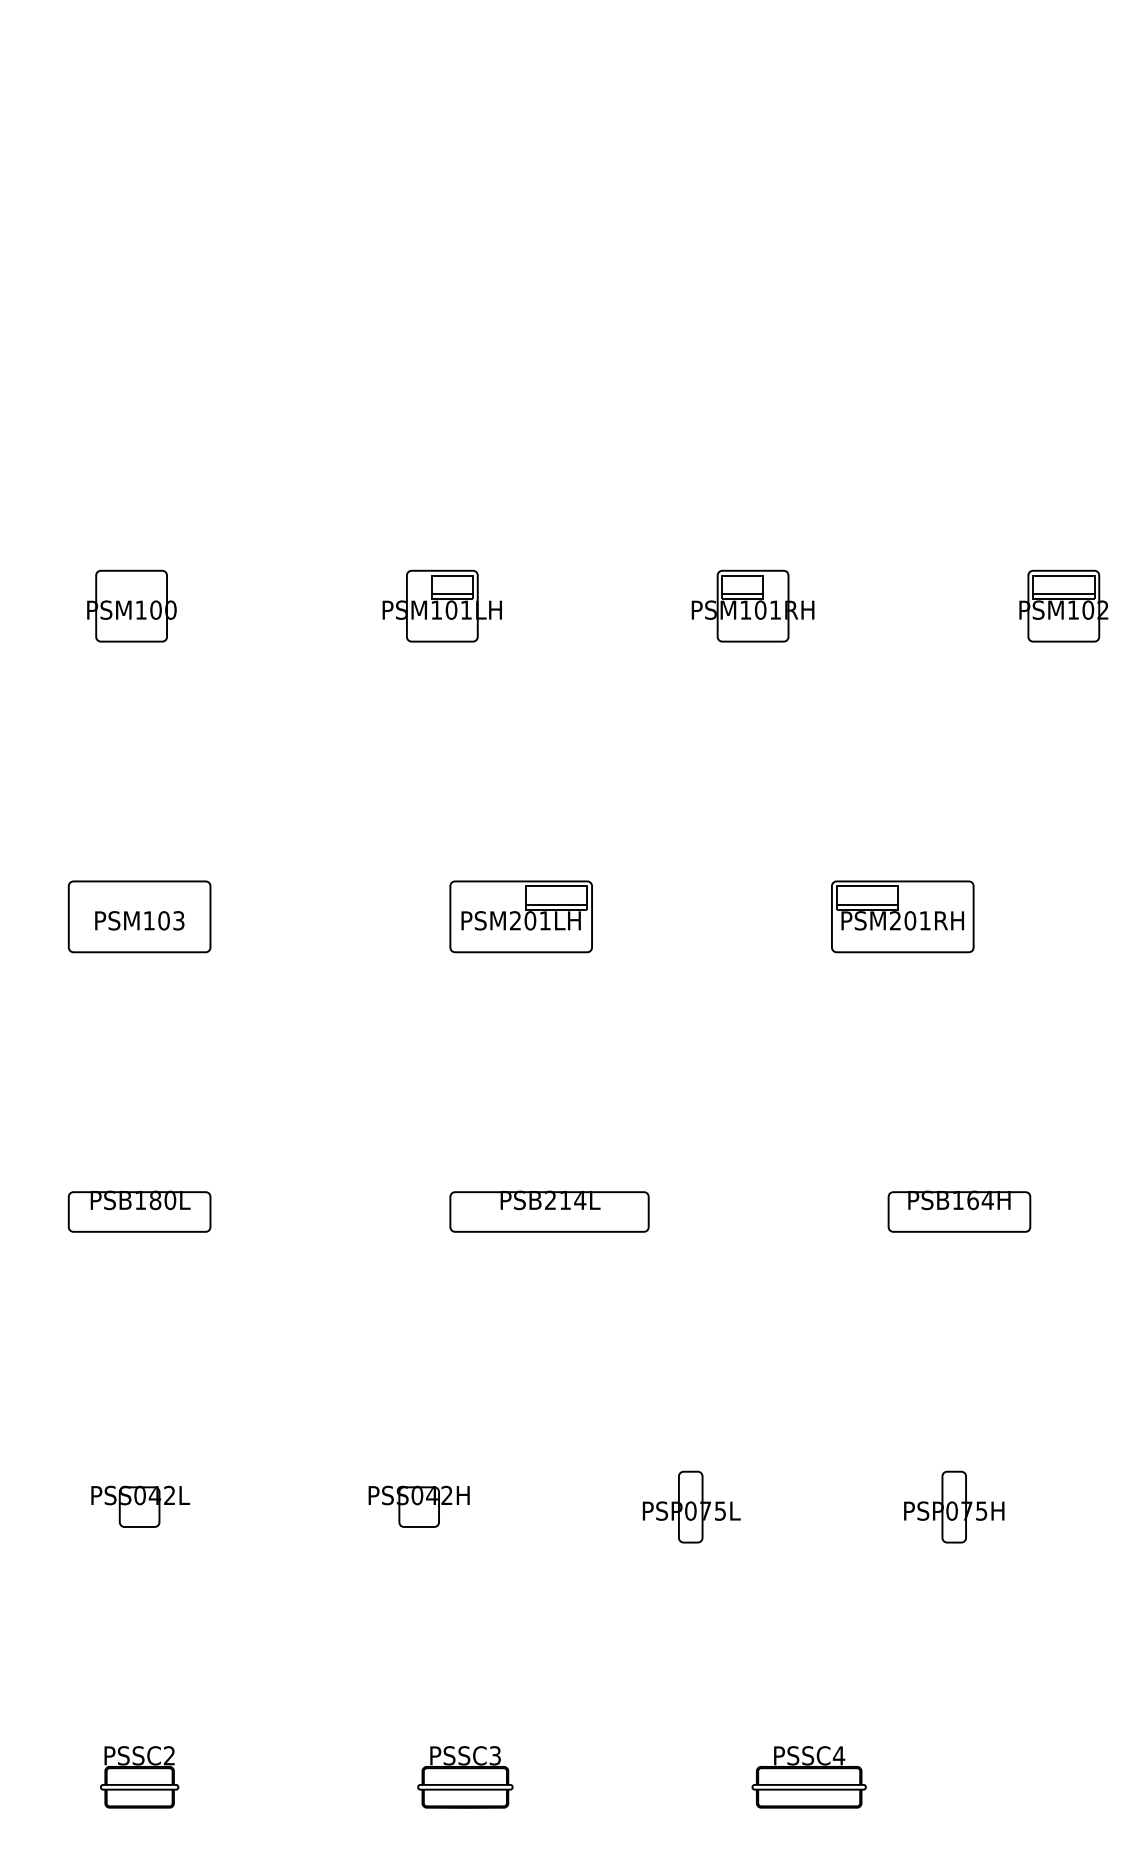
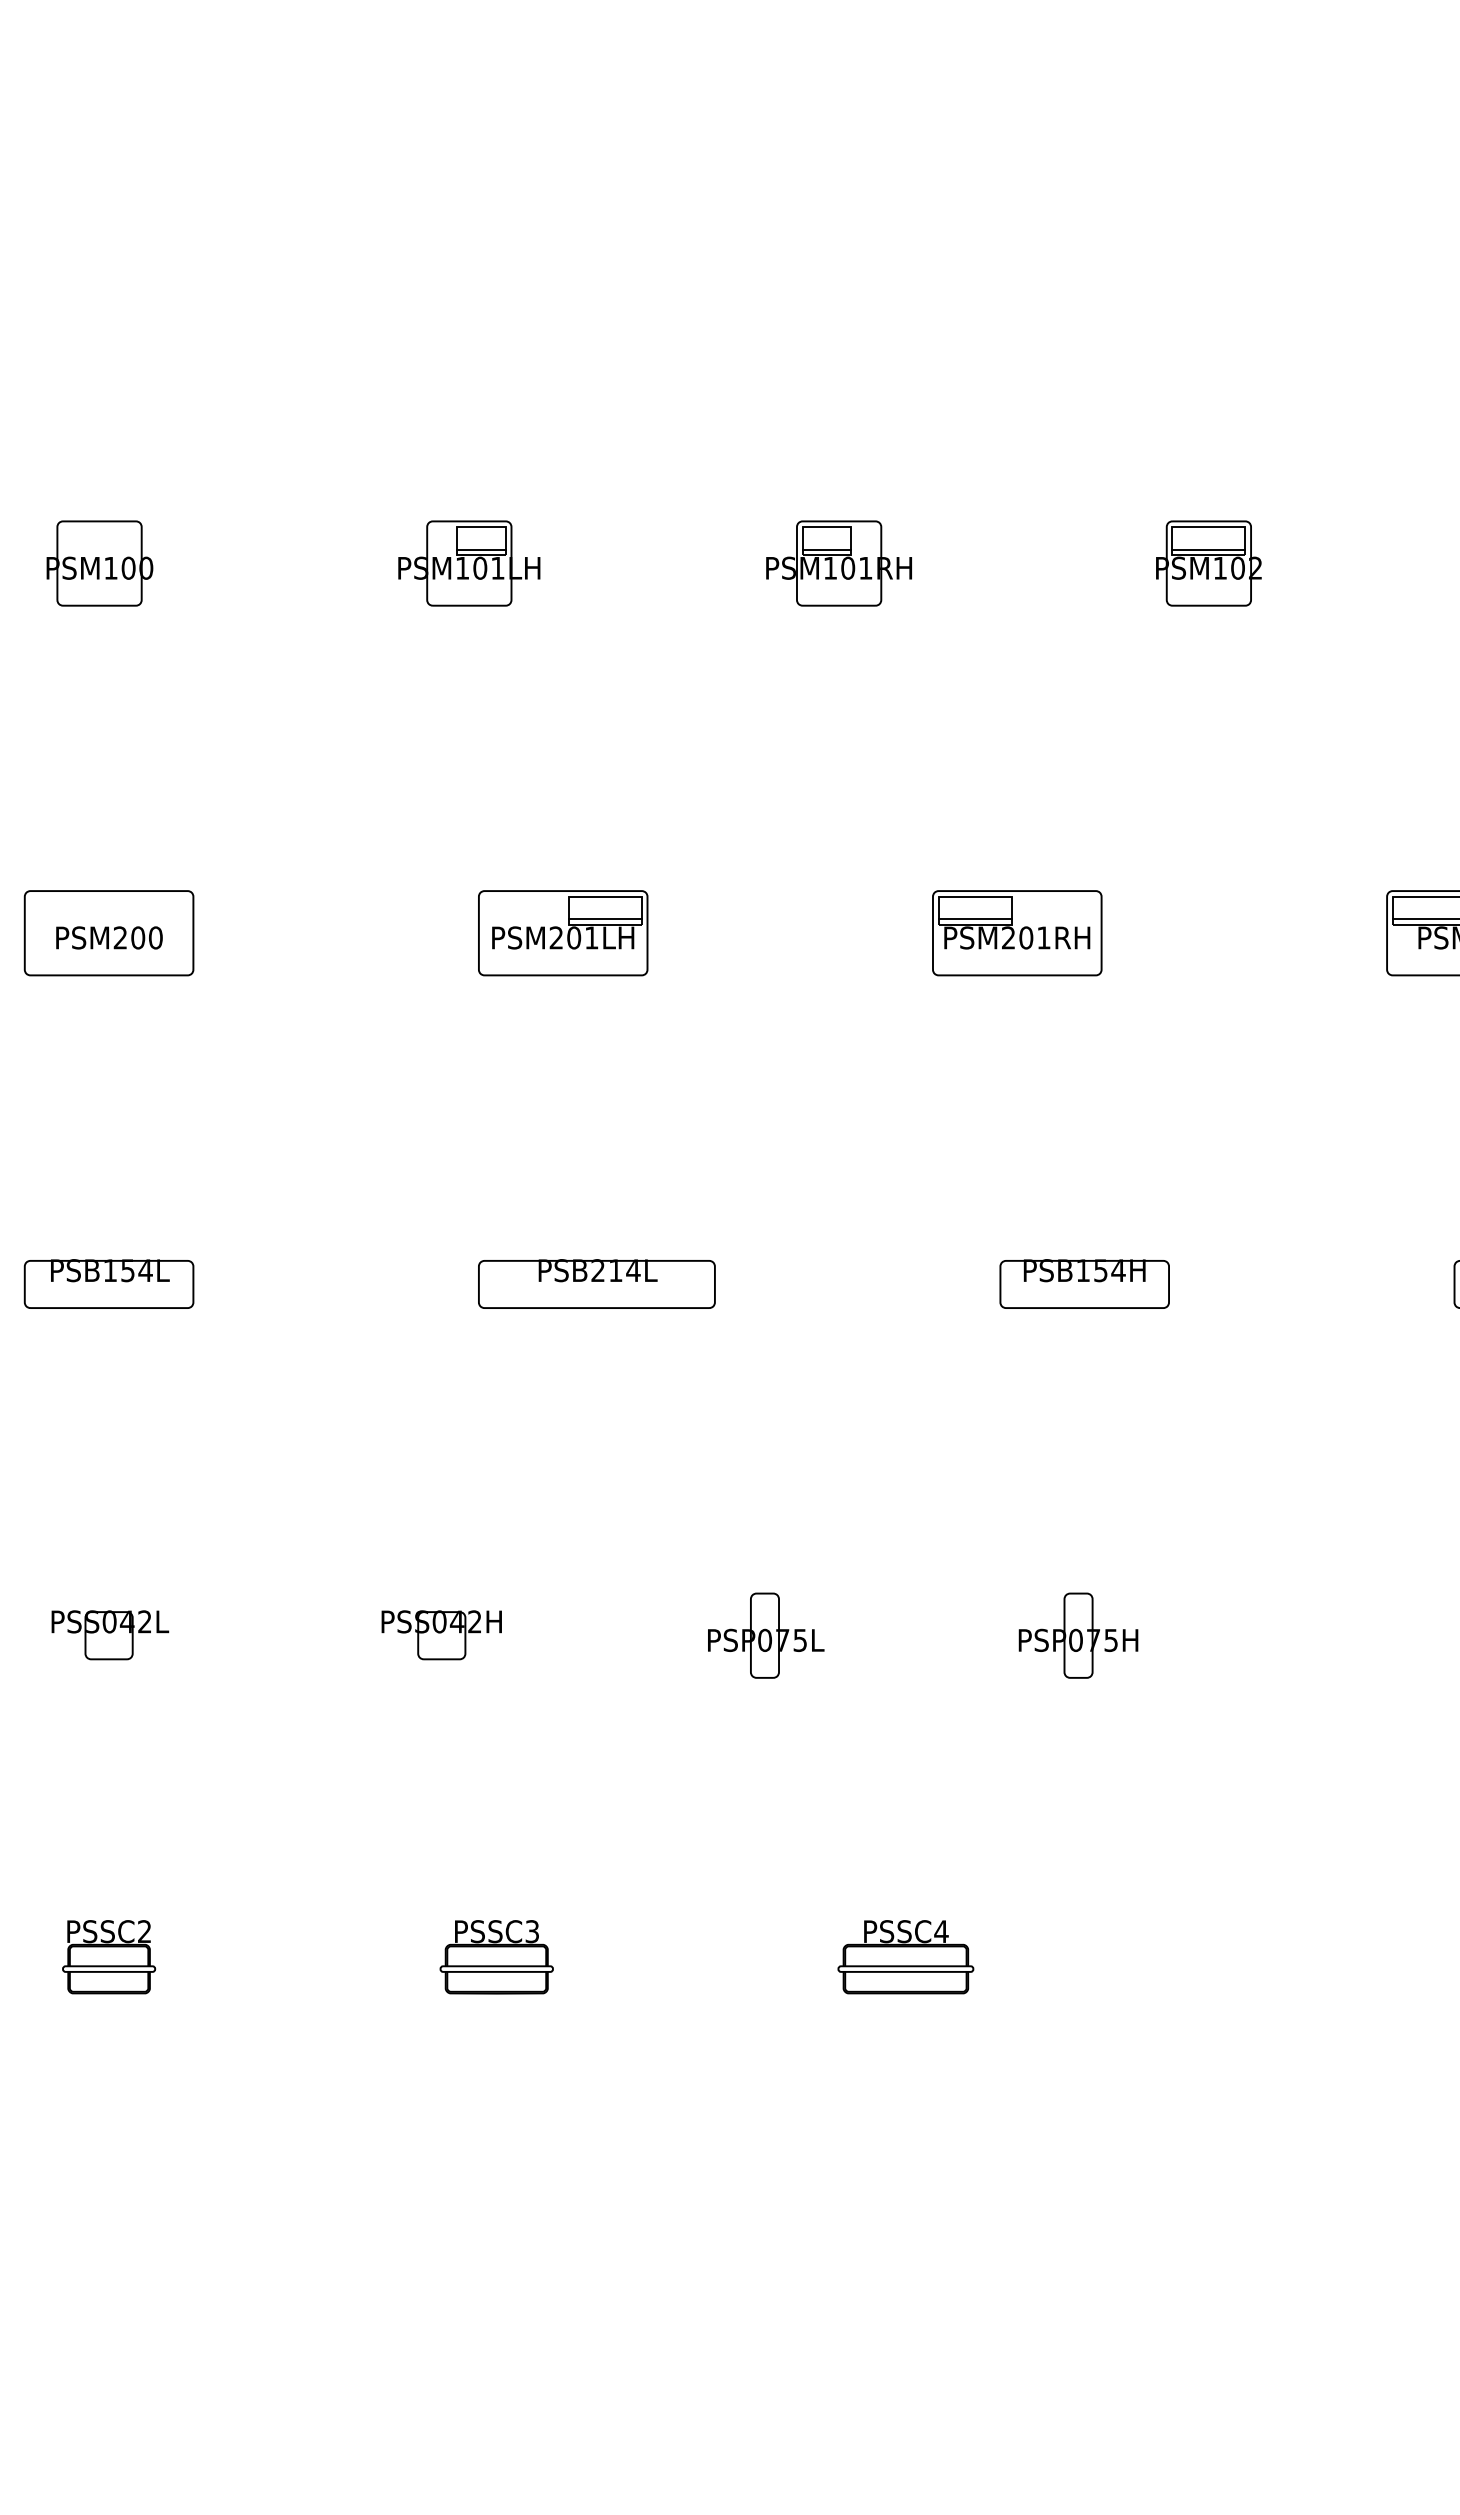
text: (163, 920) -> (137, 937), PSM103 -> PSM200
text: (162, 1200) -> (136, 1270), PSB180L -> PSB154L
text: (972, 1200) -> (1100, 1270), PSB164H -> PSB154H

